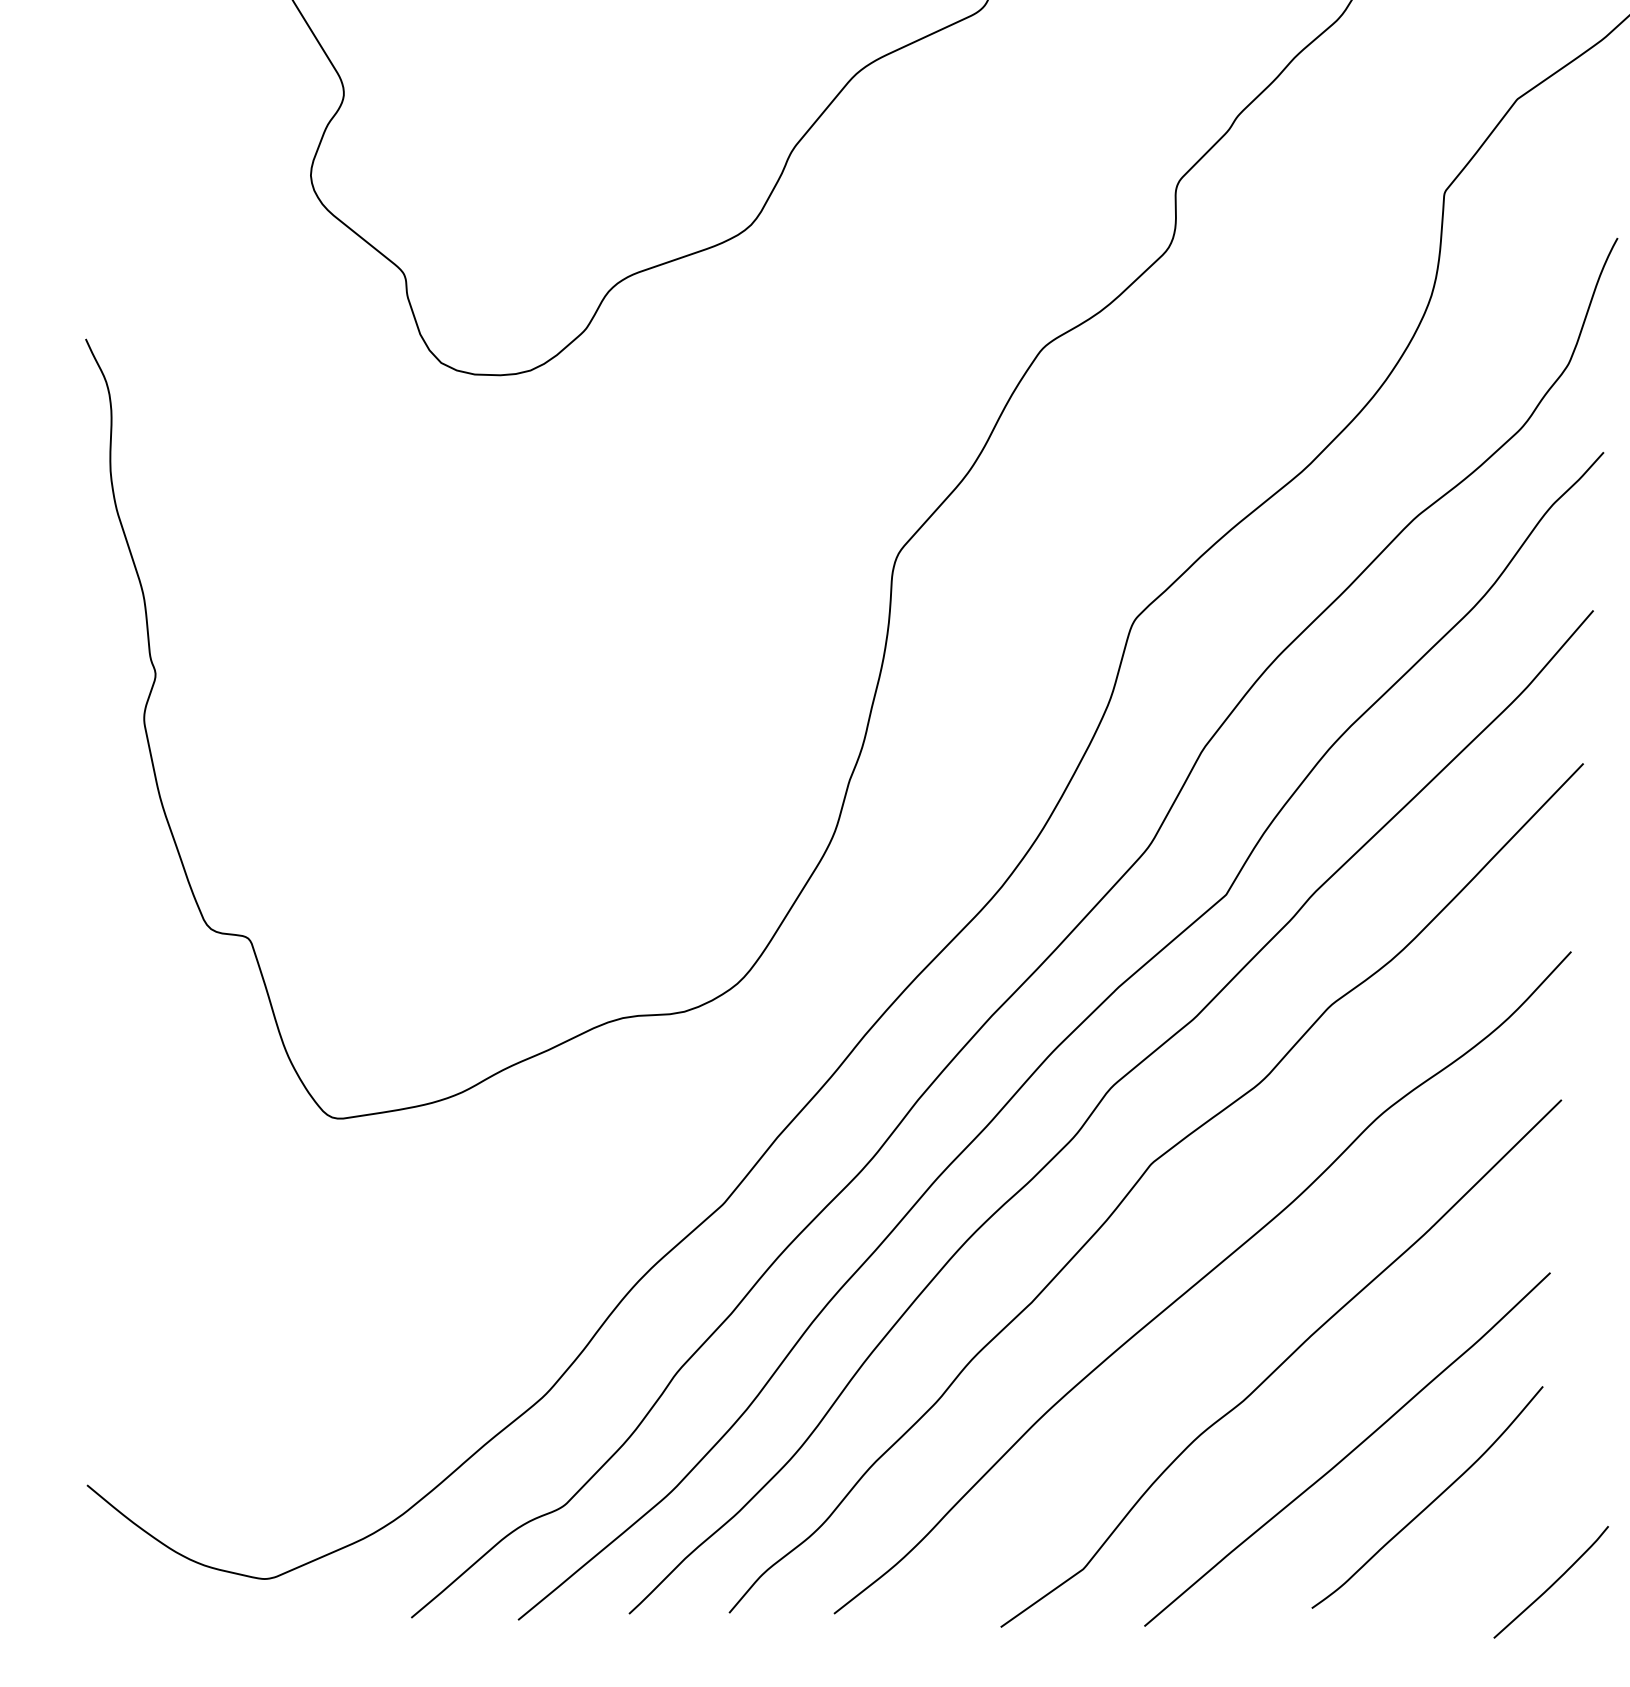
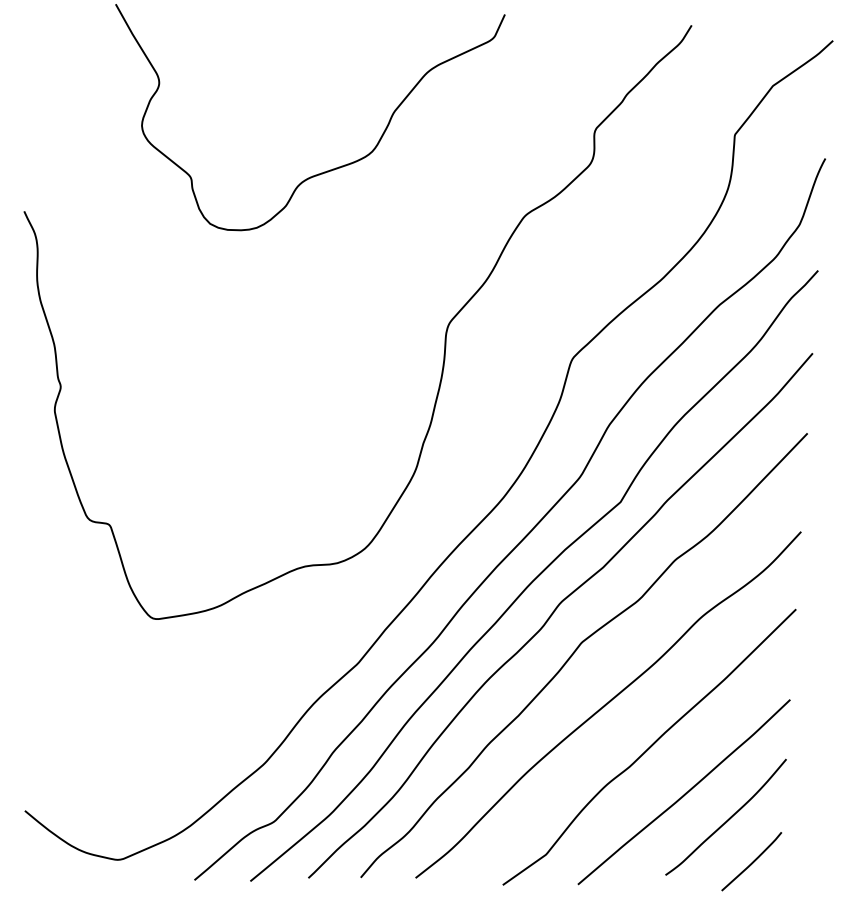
curve: (1552, 1582) -> (752, 861), moved

